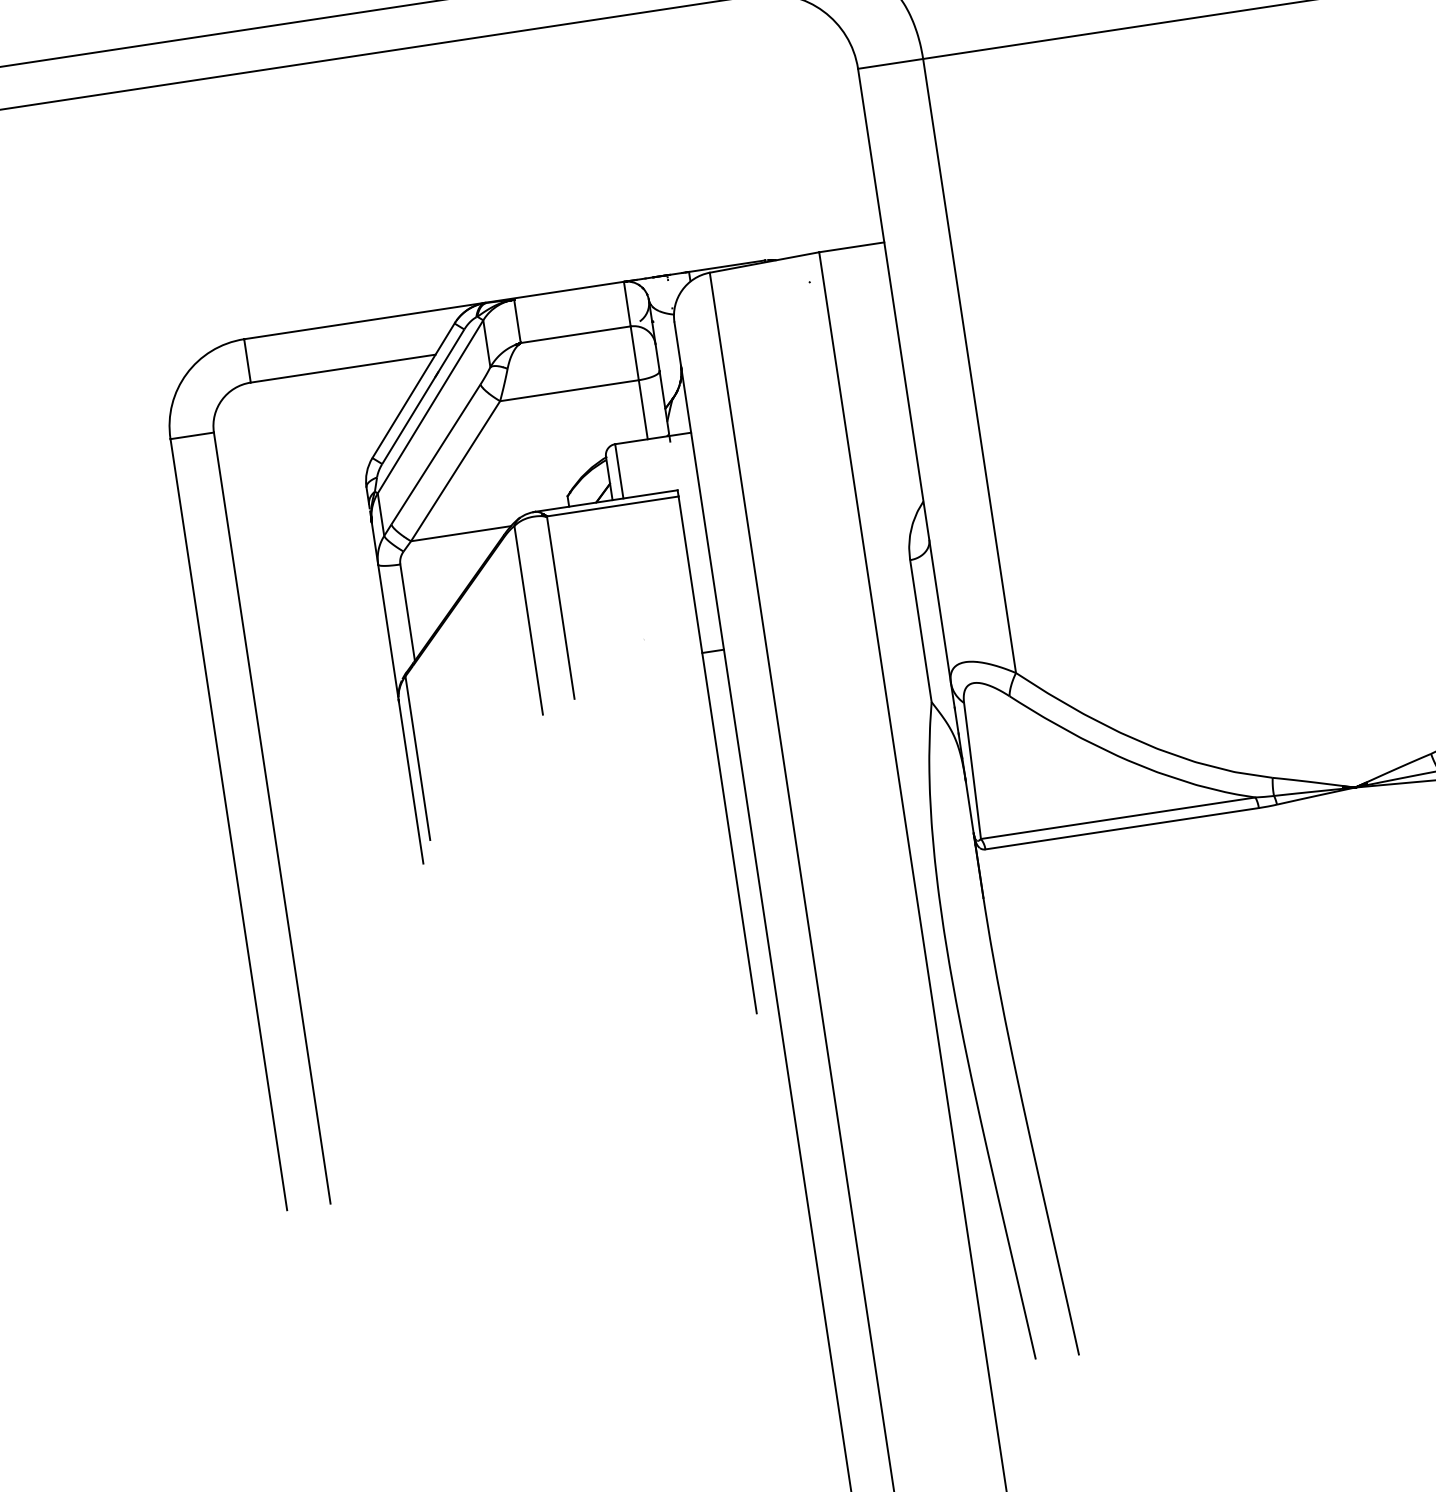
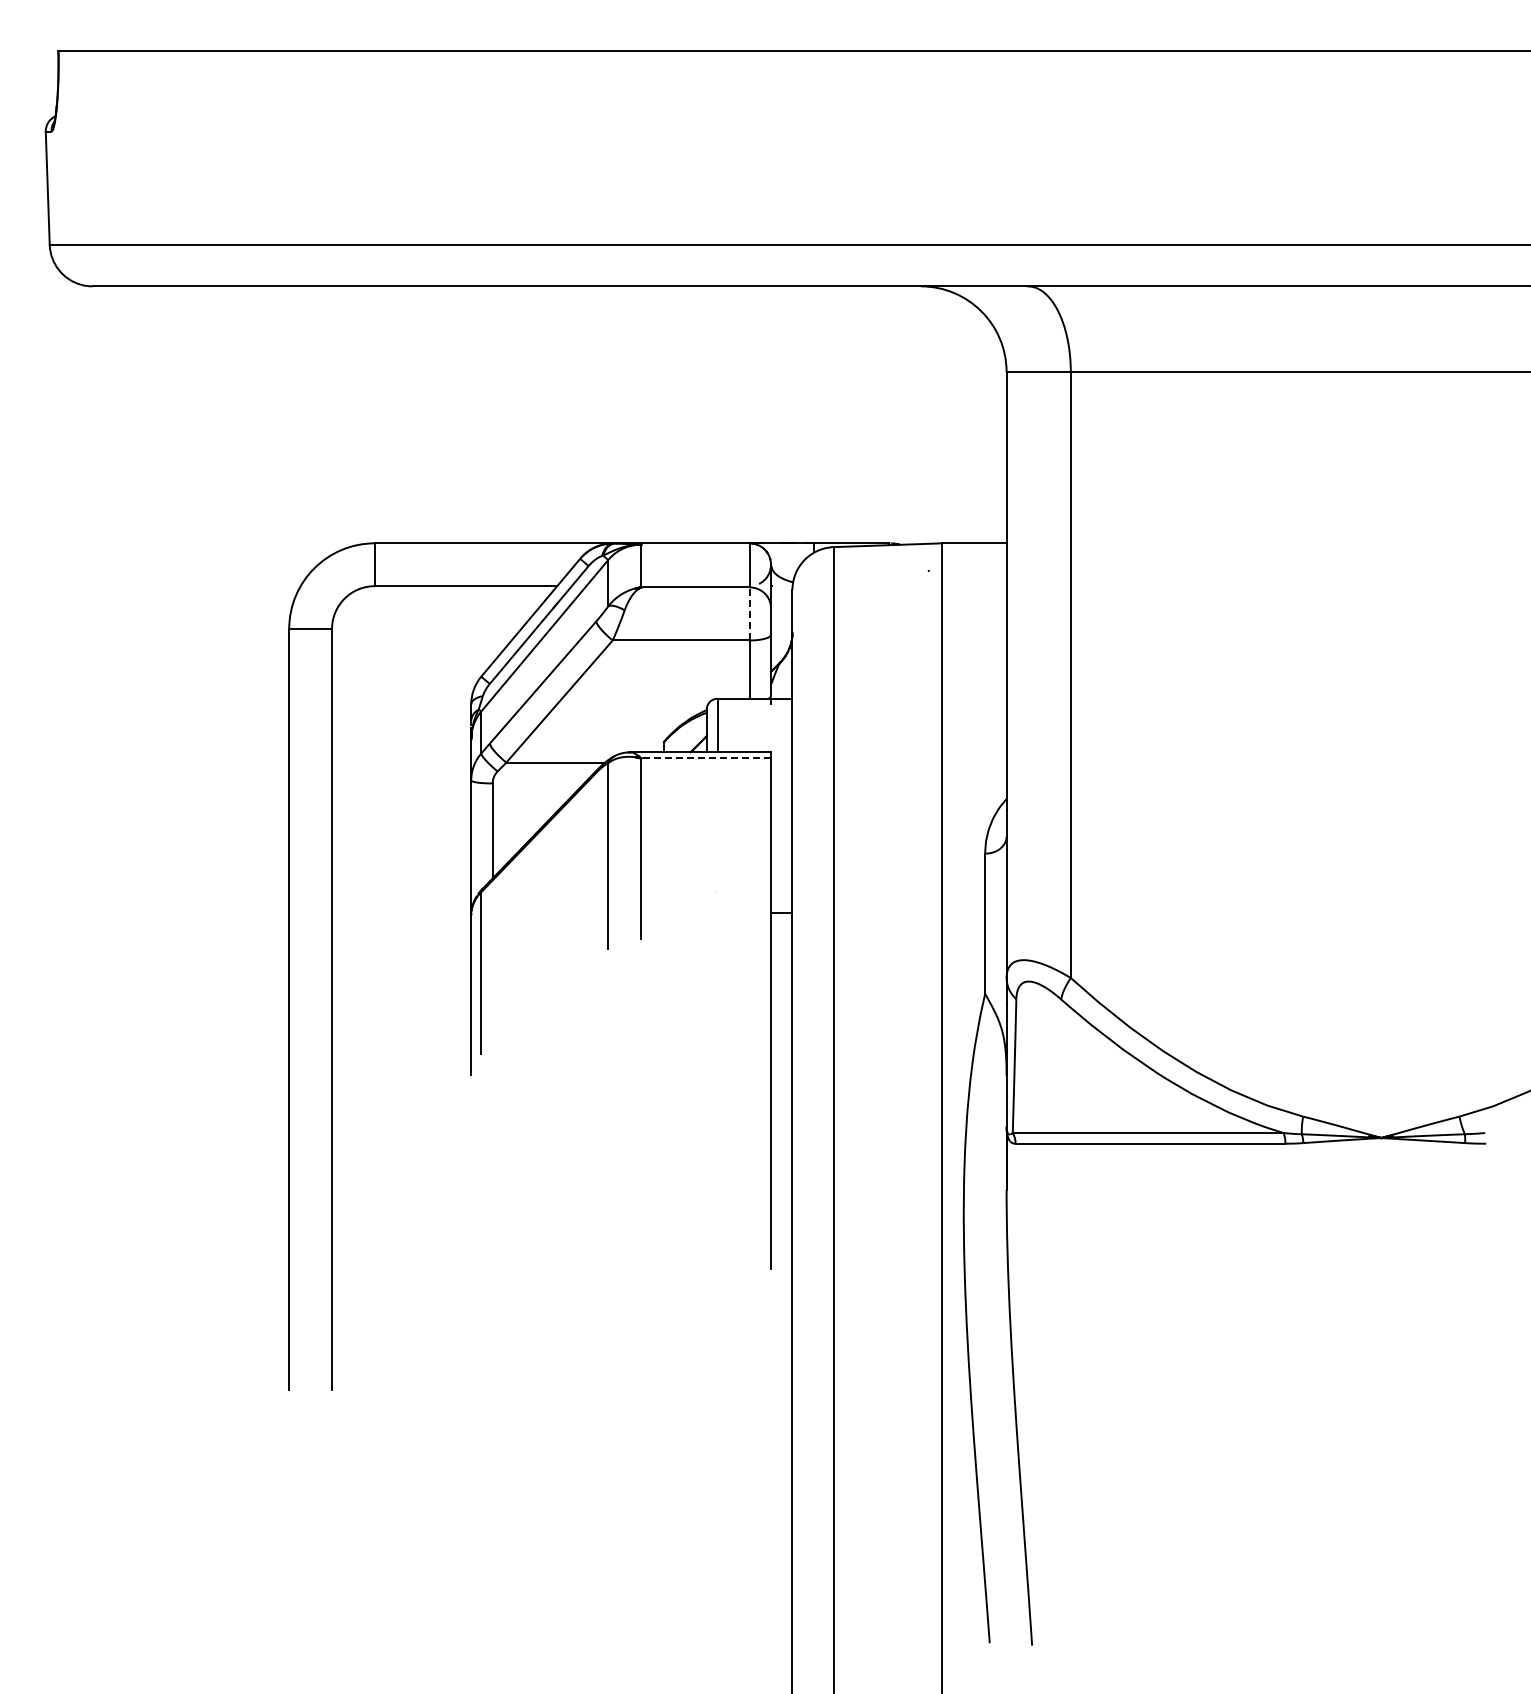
line: (634, 352) -> (749, 613), solid -> dashed
line: (613, 506) -> (706, 758), solid -> dashed

